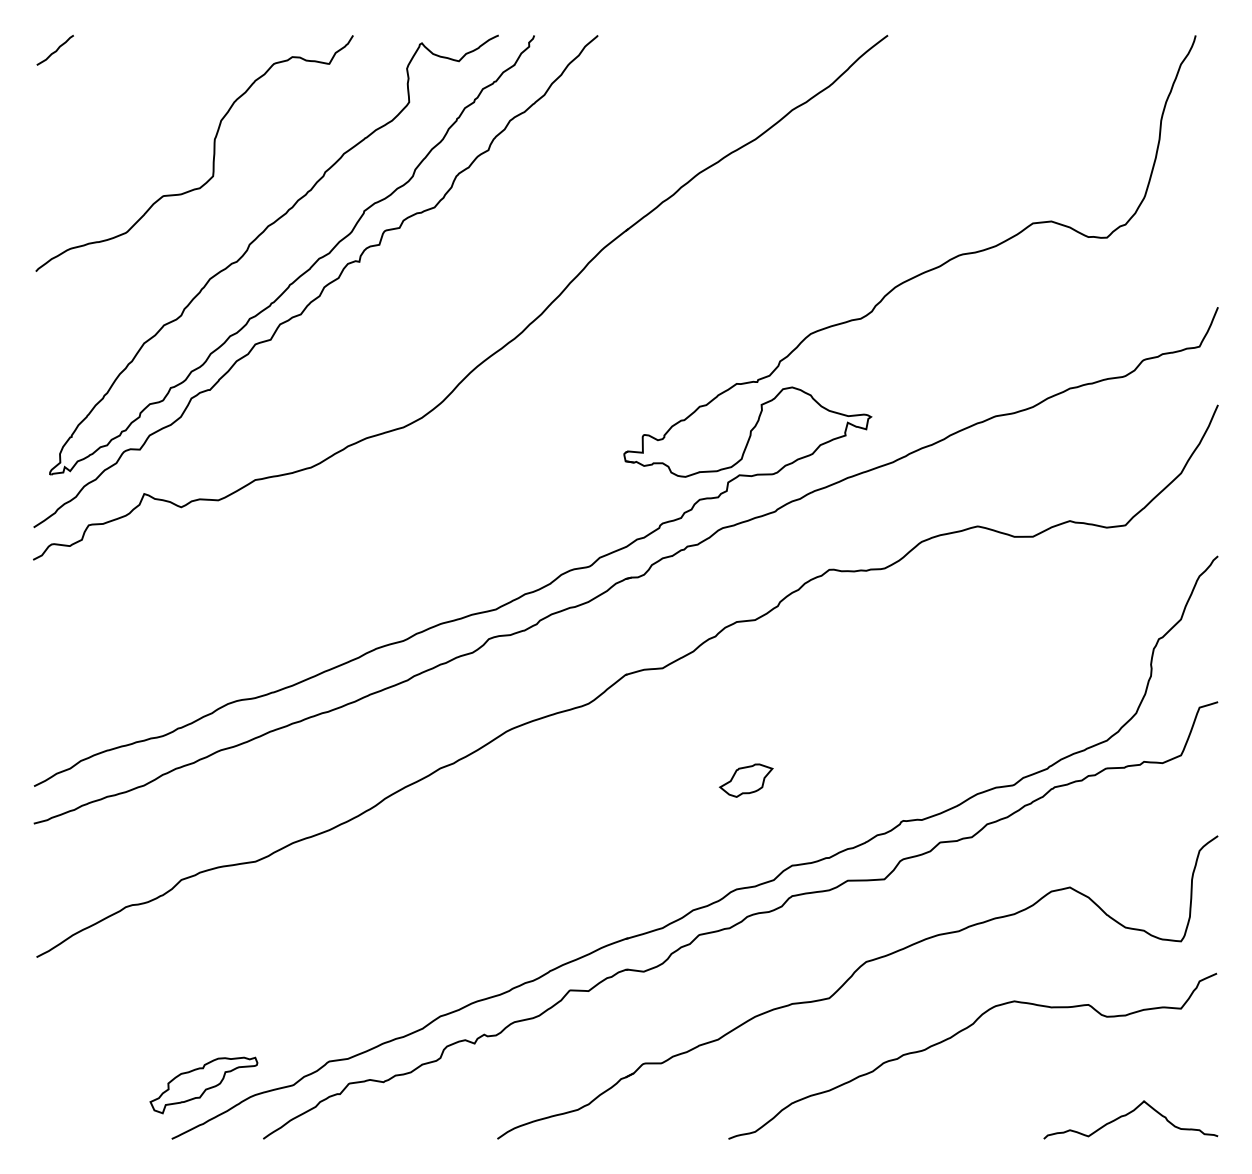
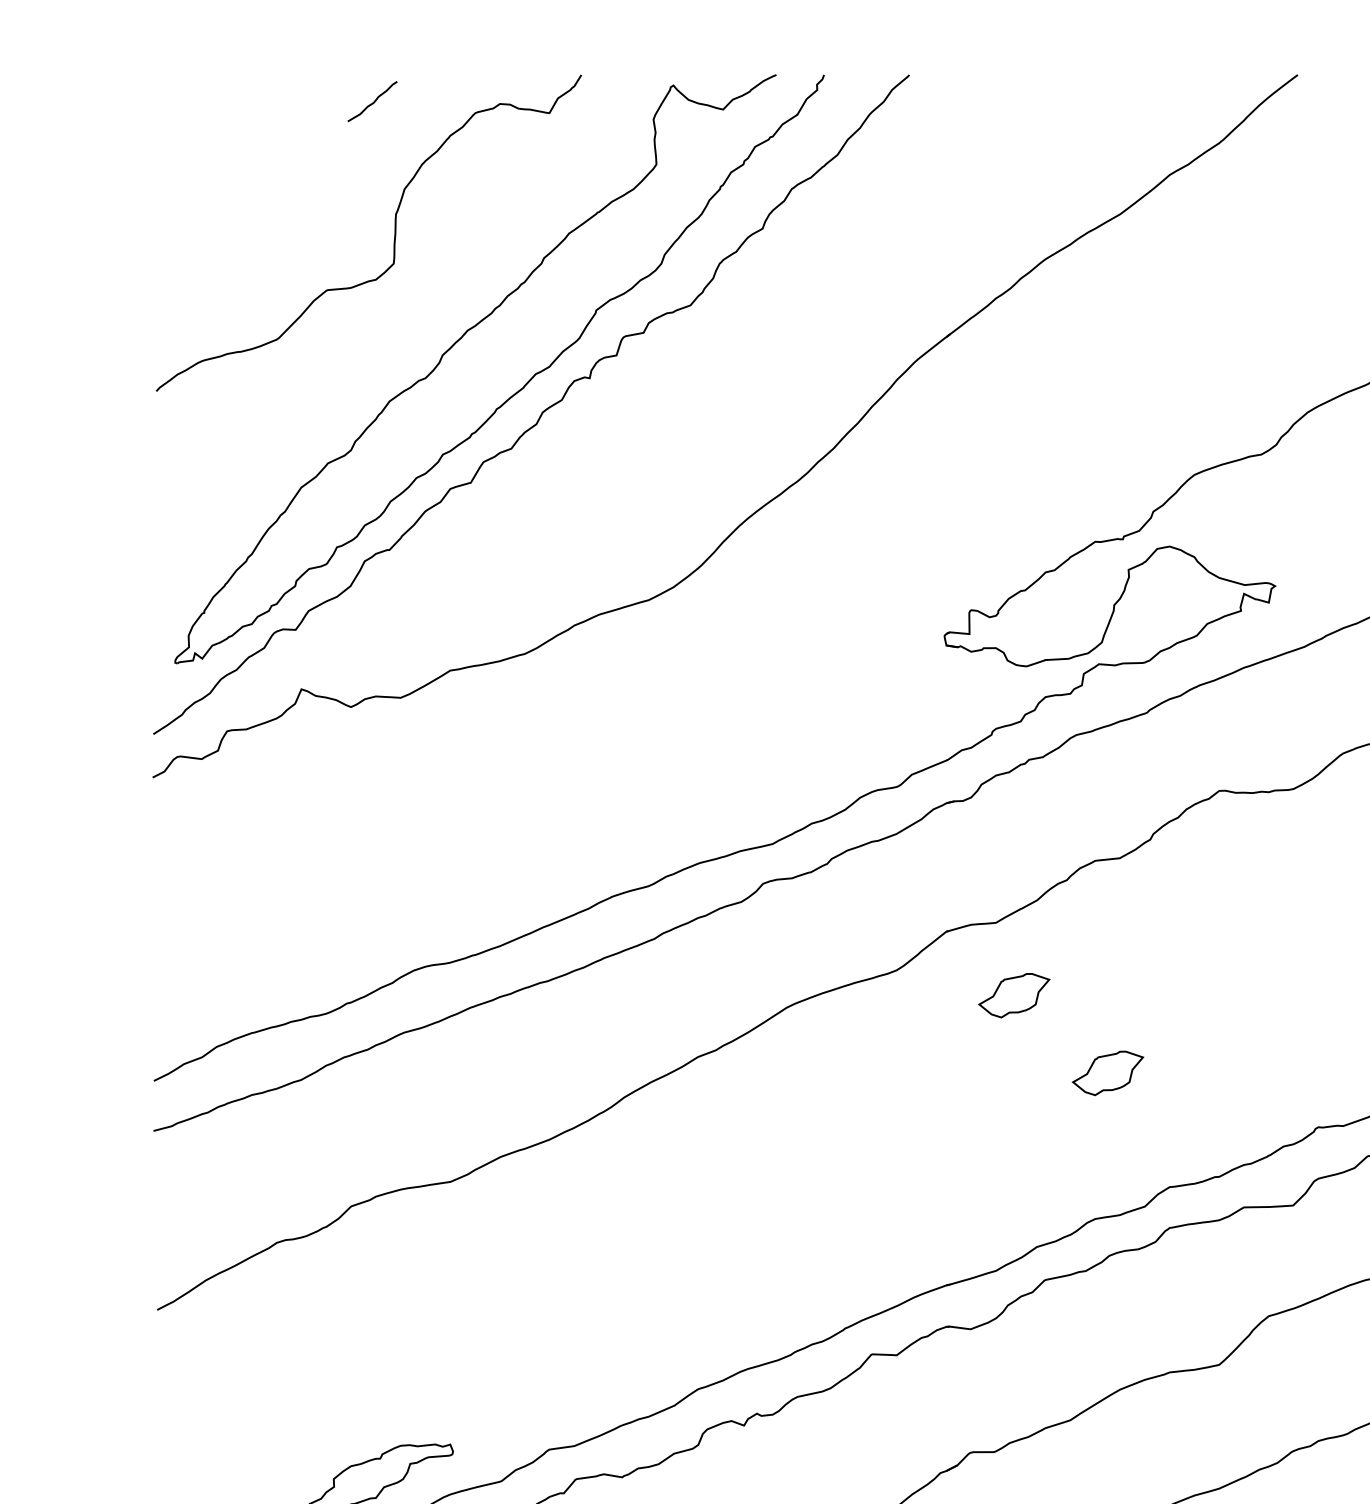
curve: (55, 50) -> (372, 101), moved
part: (675, 722) -> (1013, 995), added

